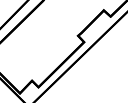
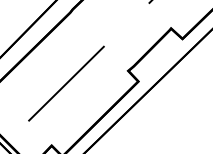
line: (40, 43) -> (65, 83), added

